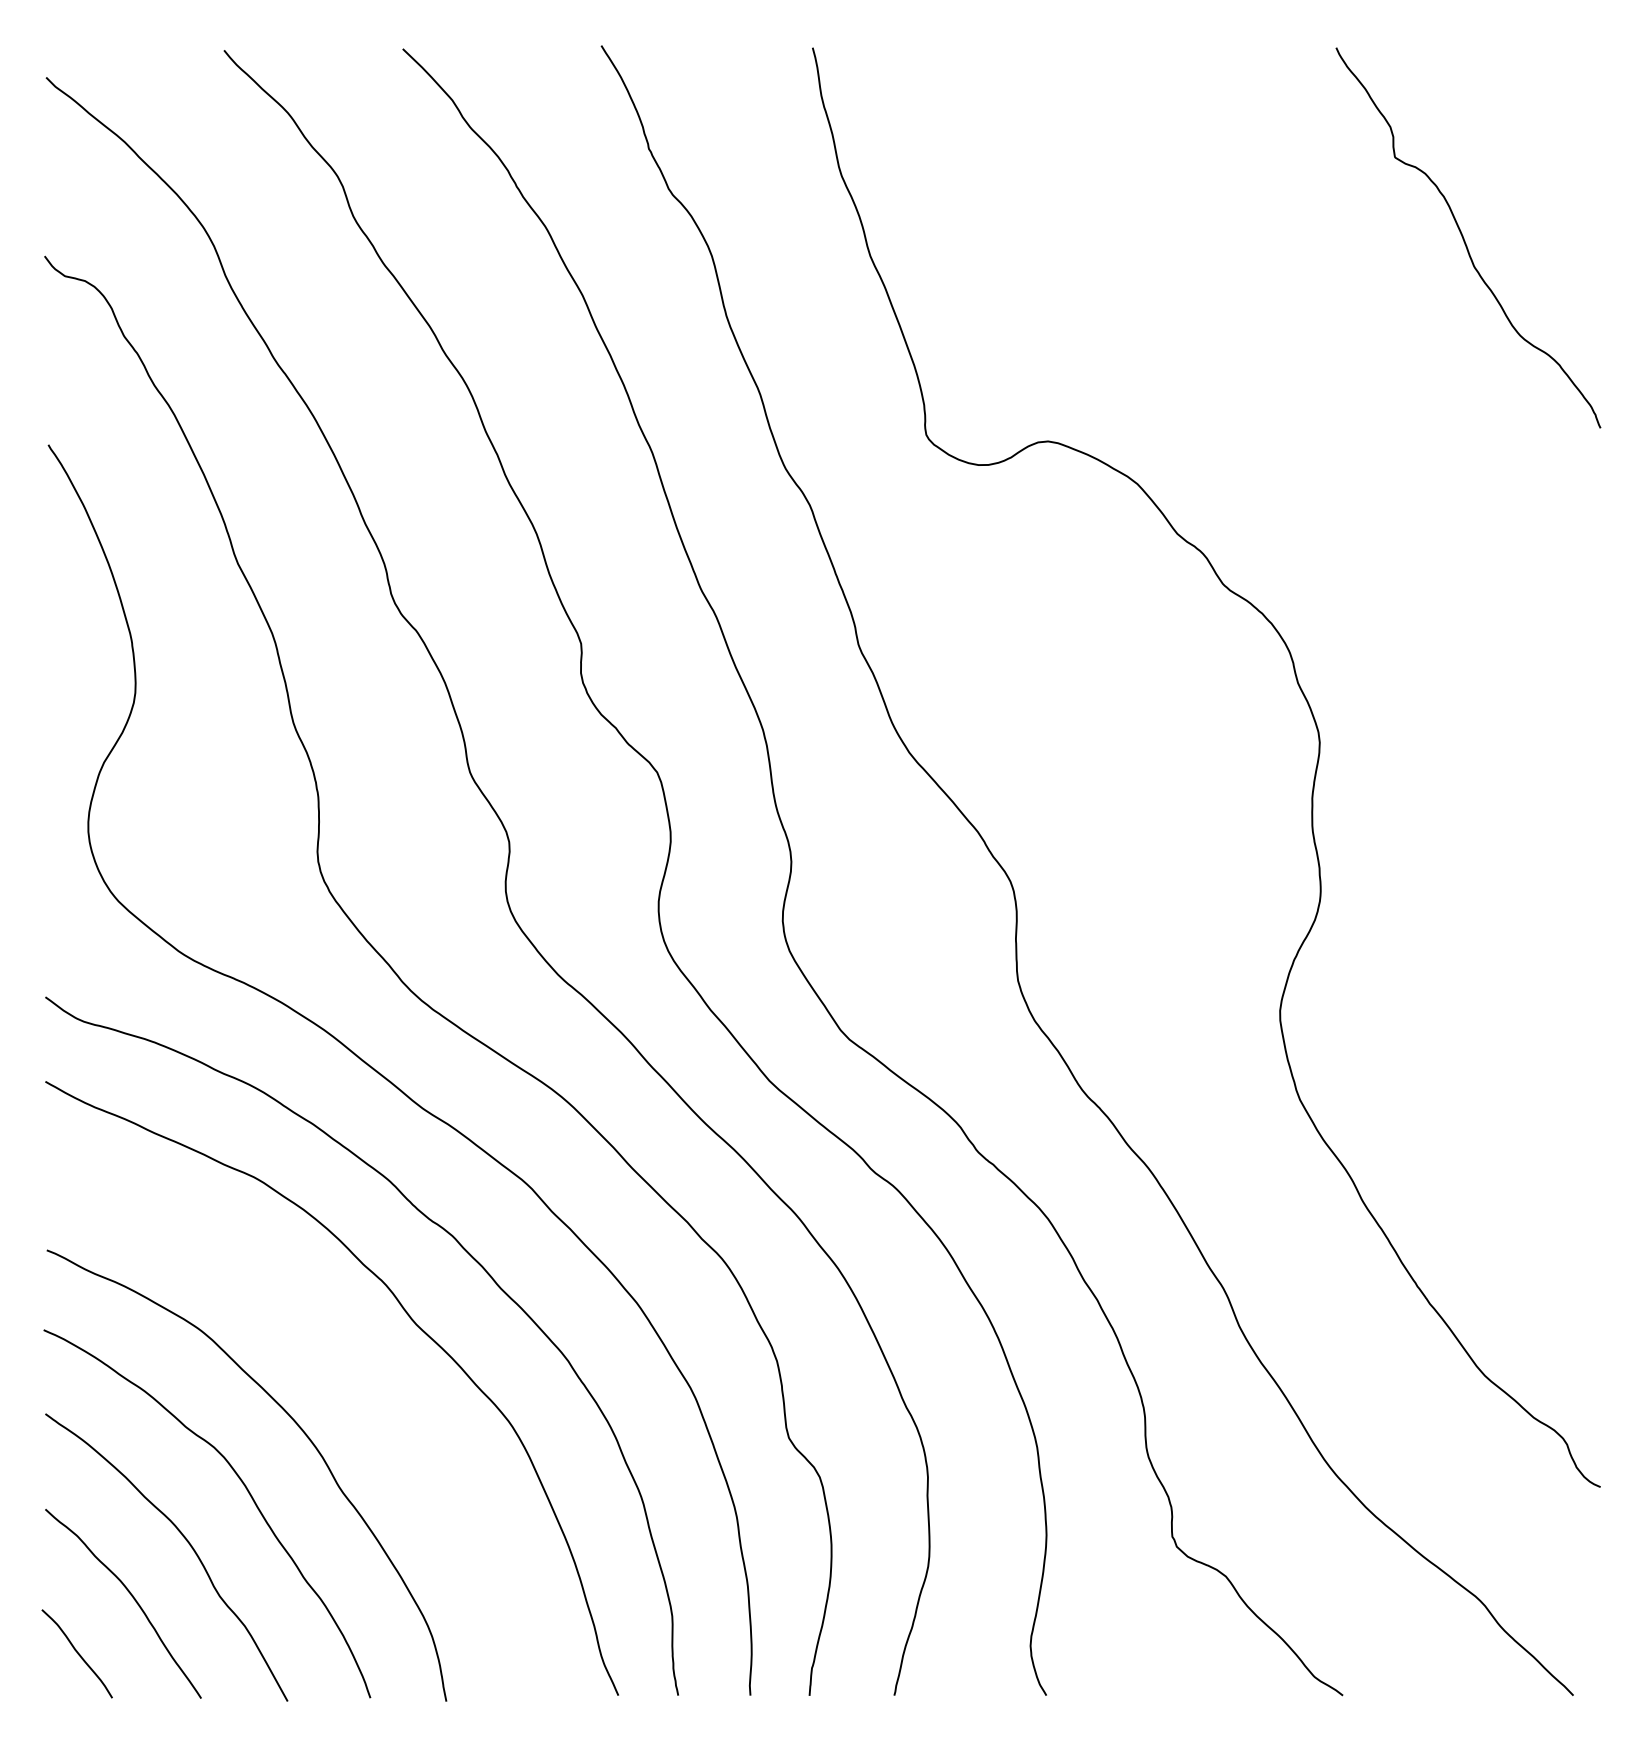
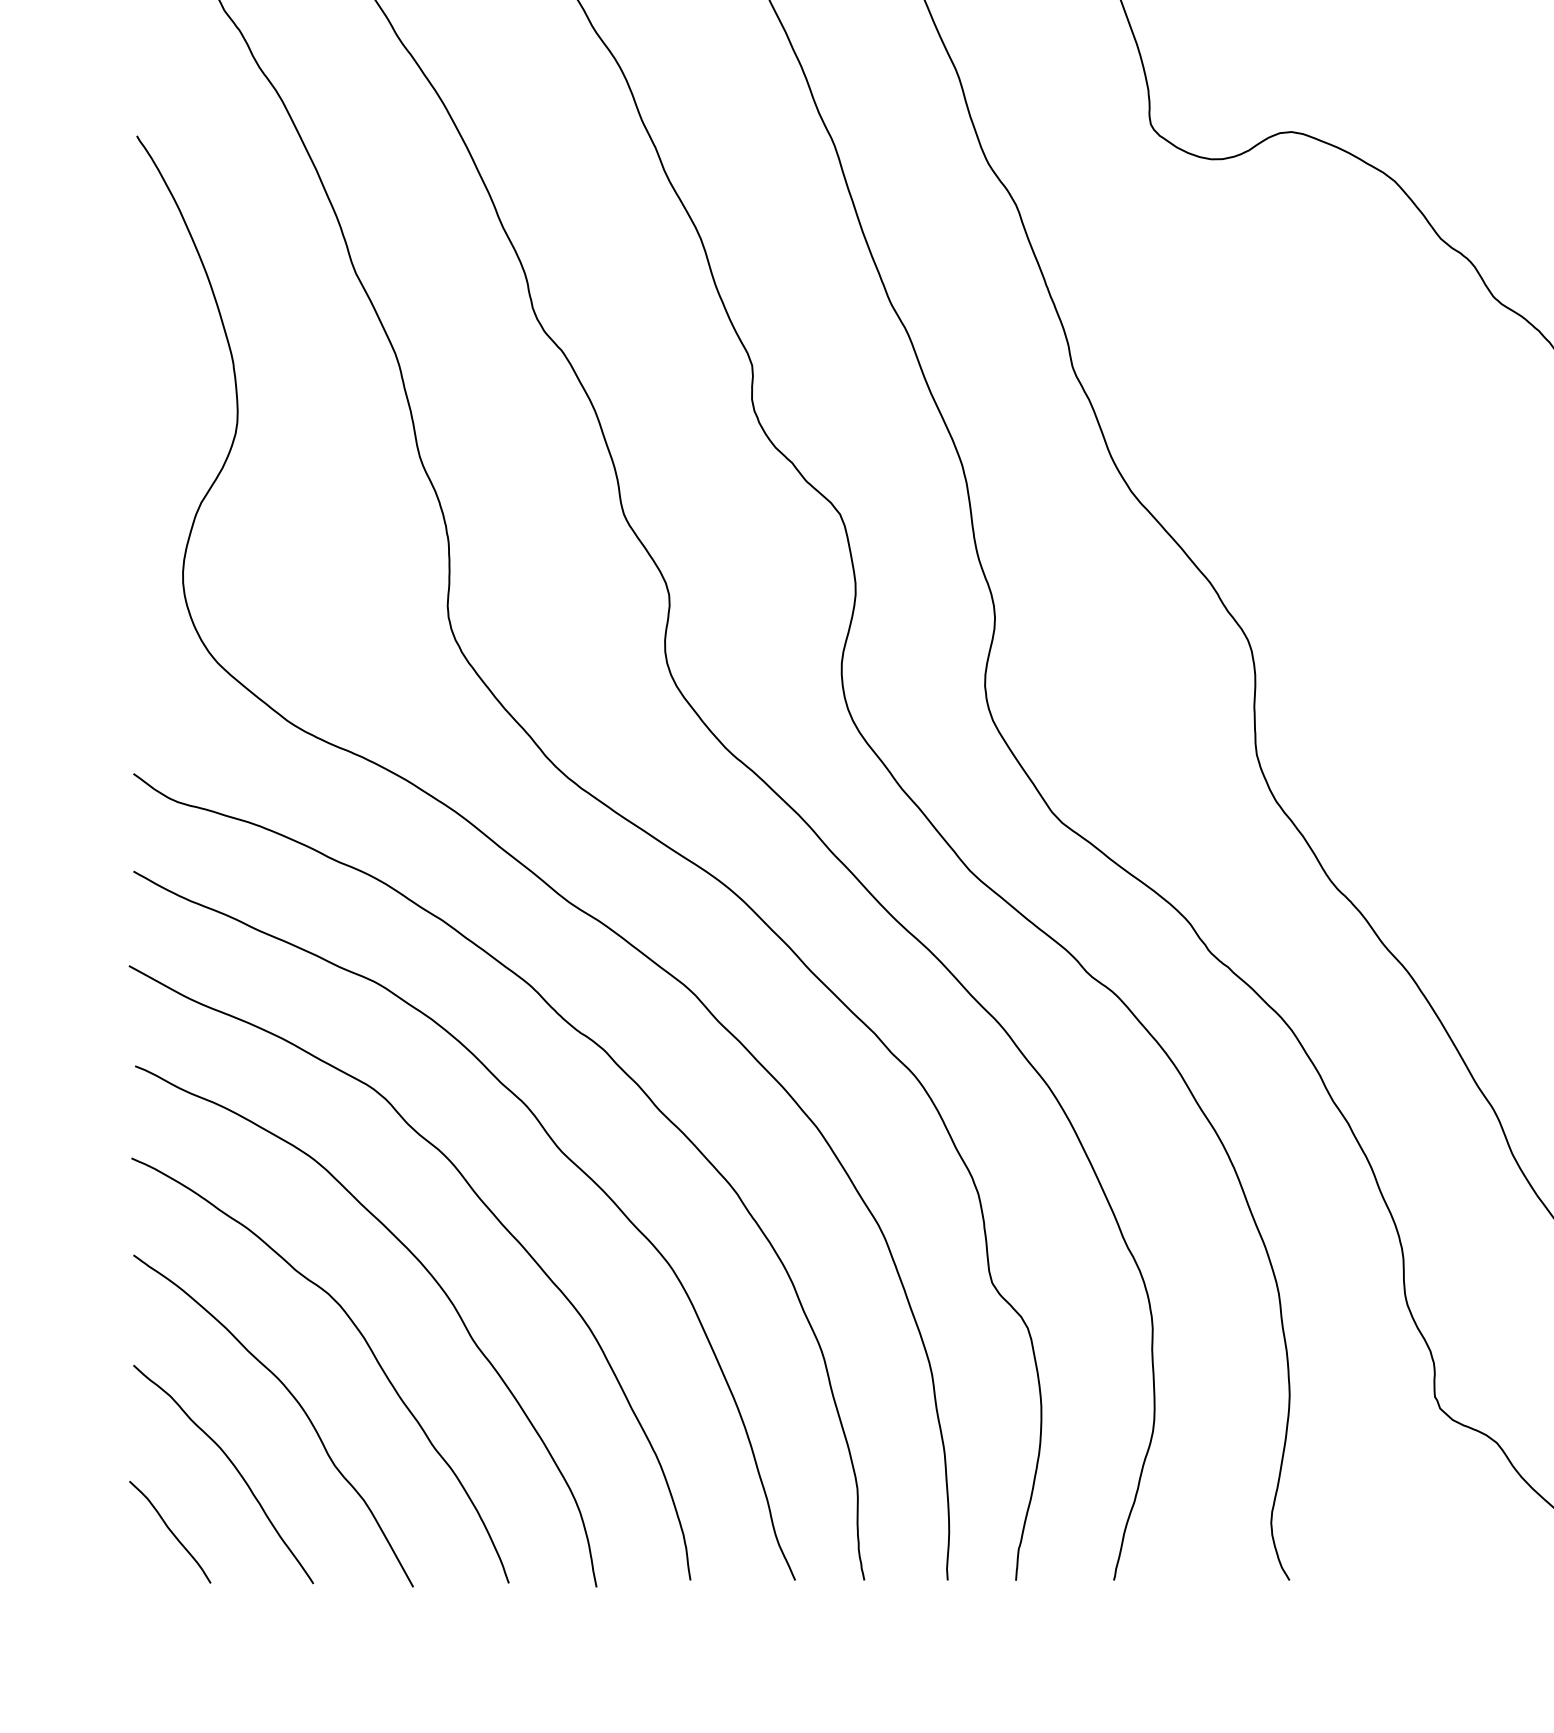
curve: (348, 1370) -> (483, 1204), added

